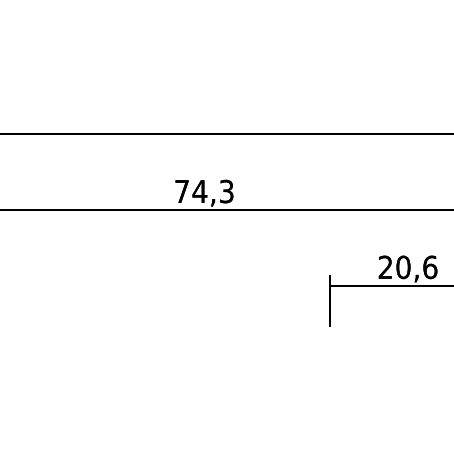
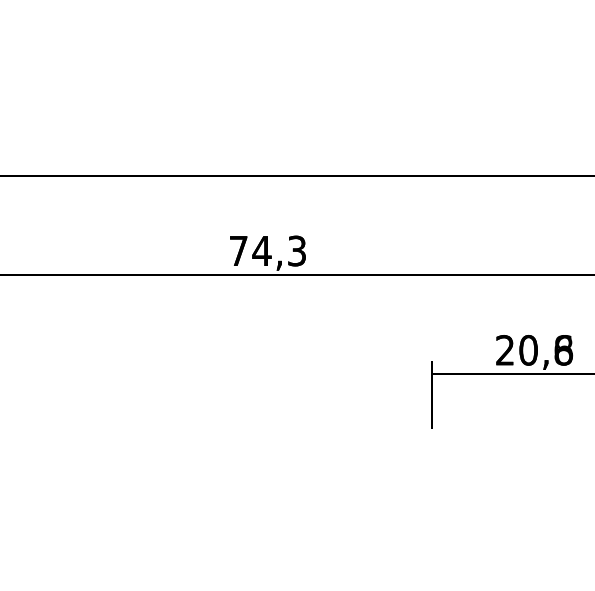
text: (430, 266) -> (564, 349), 20,6 -> 20,8

